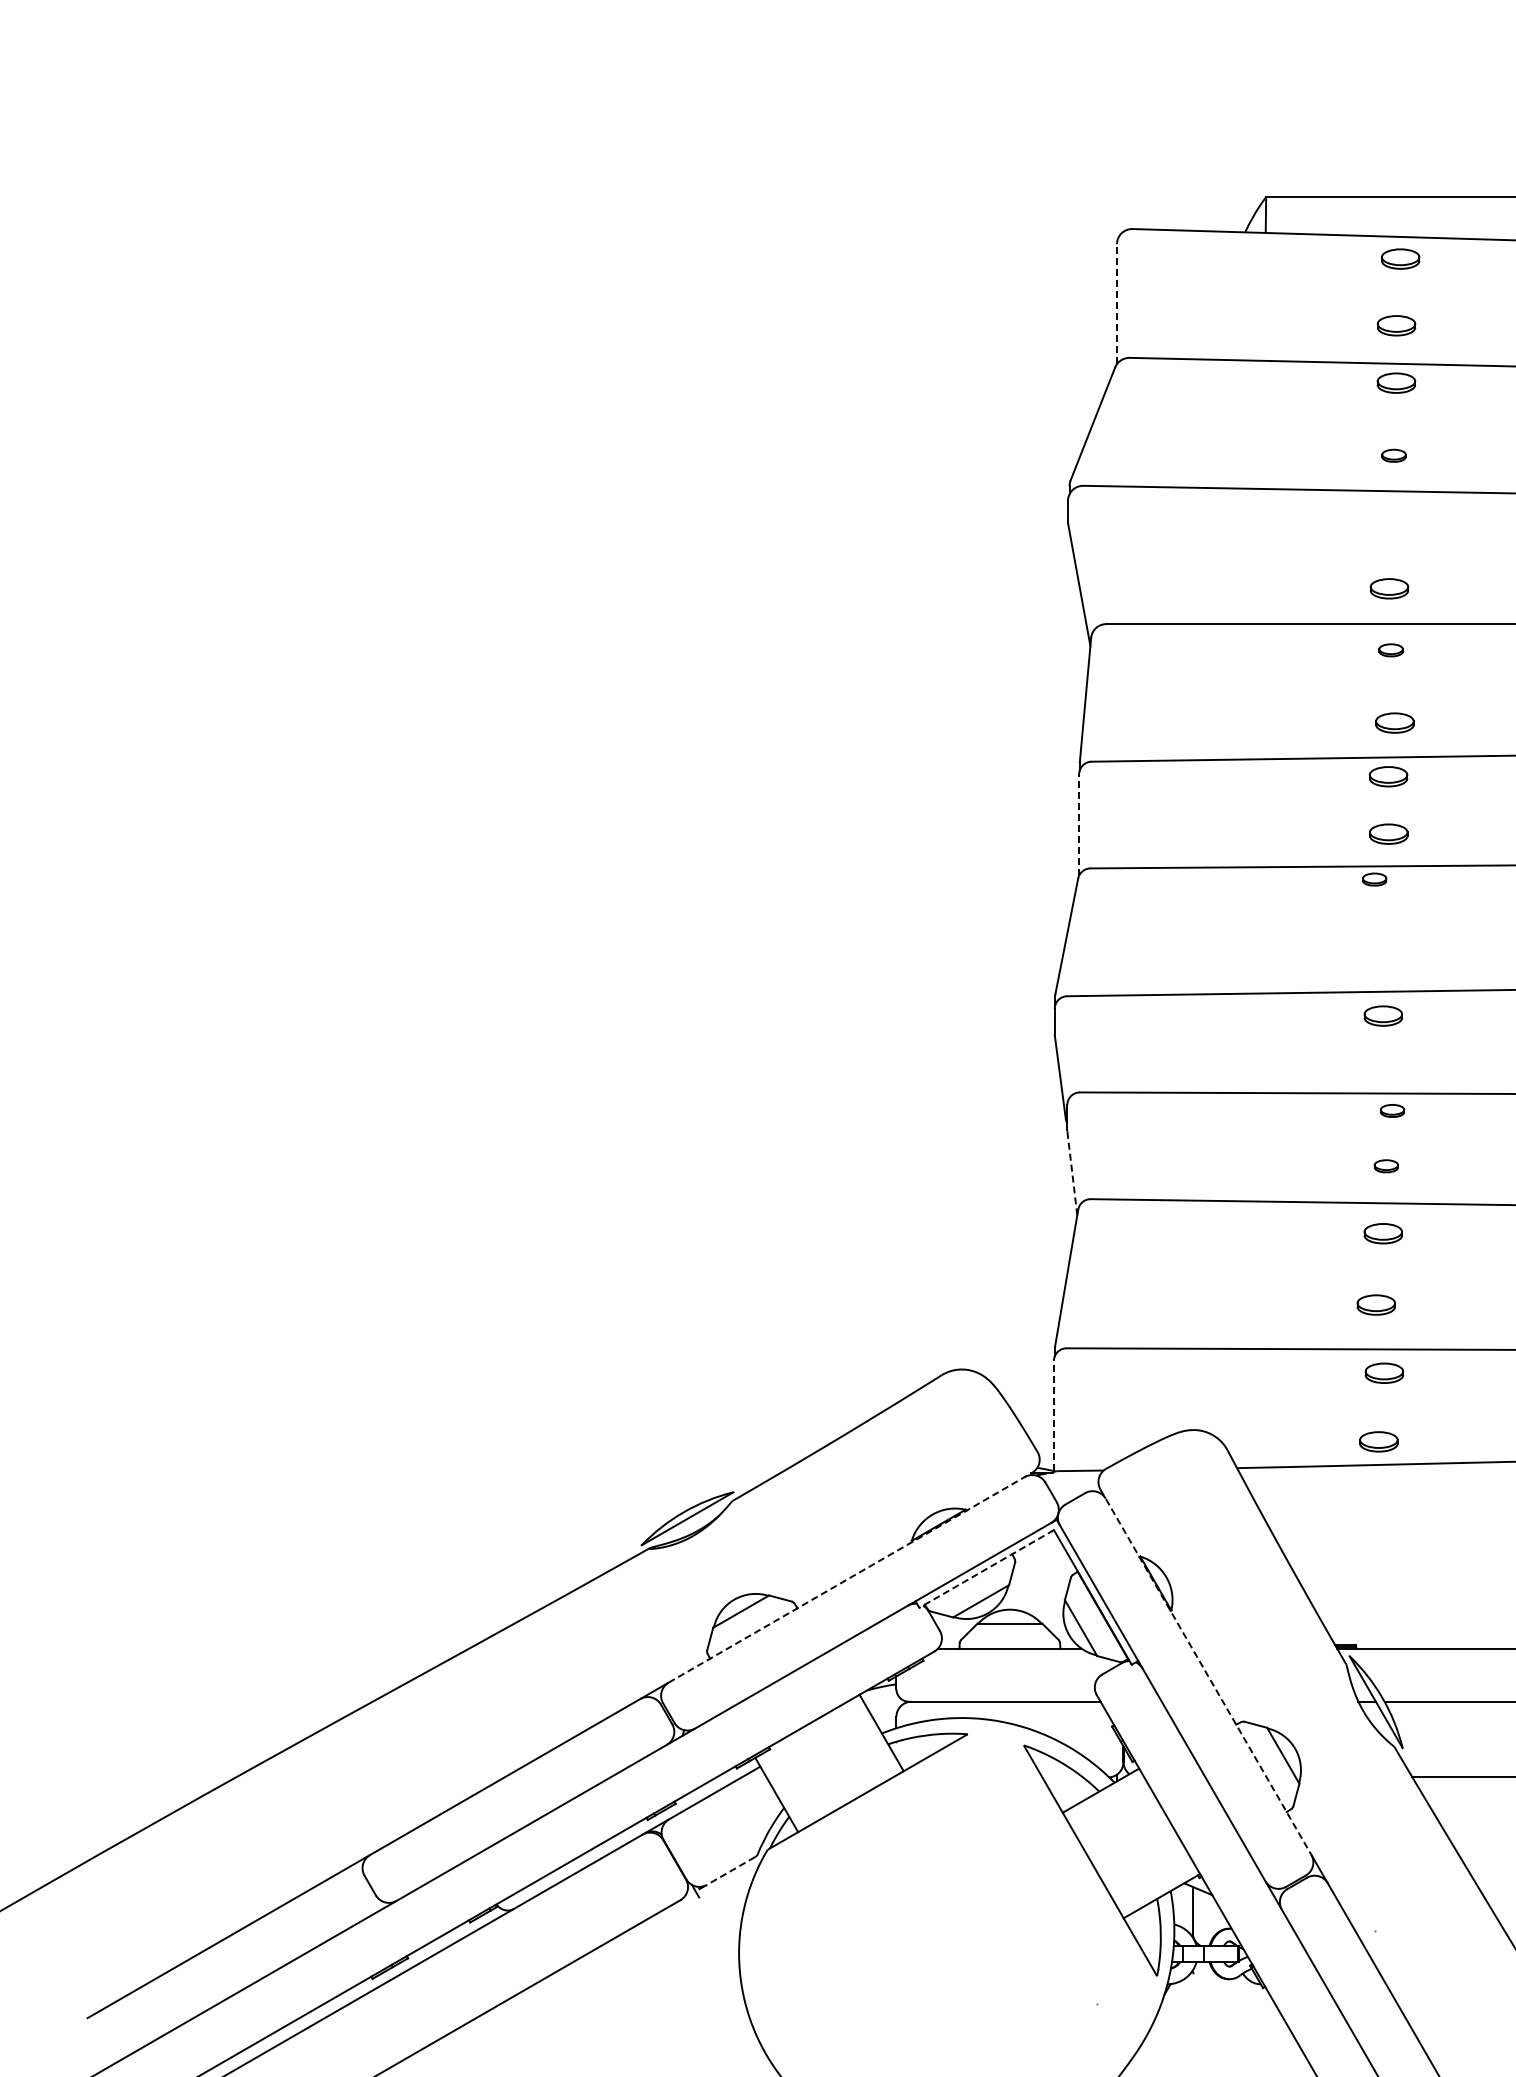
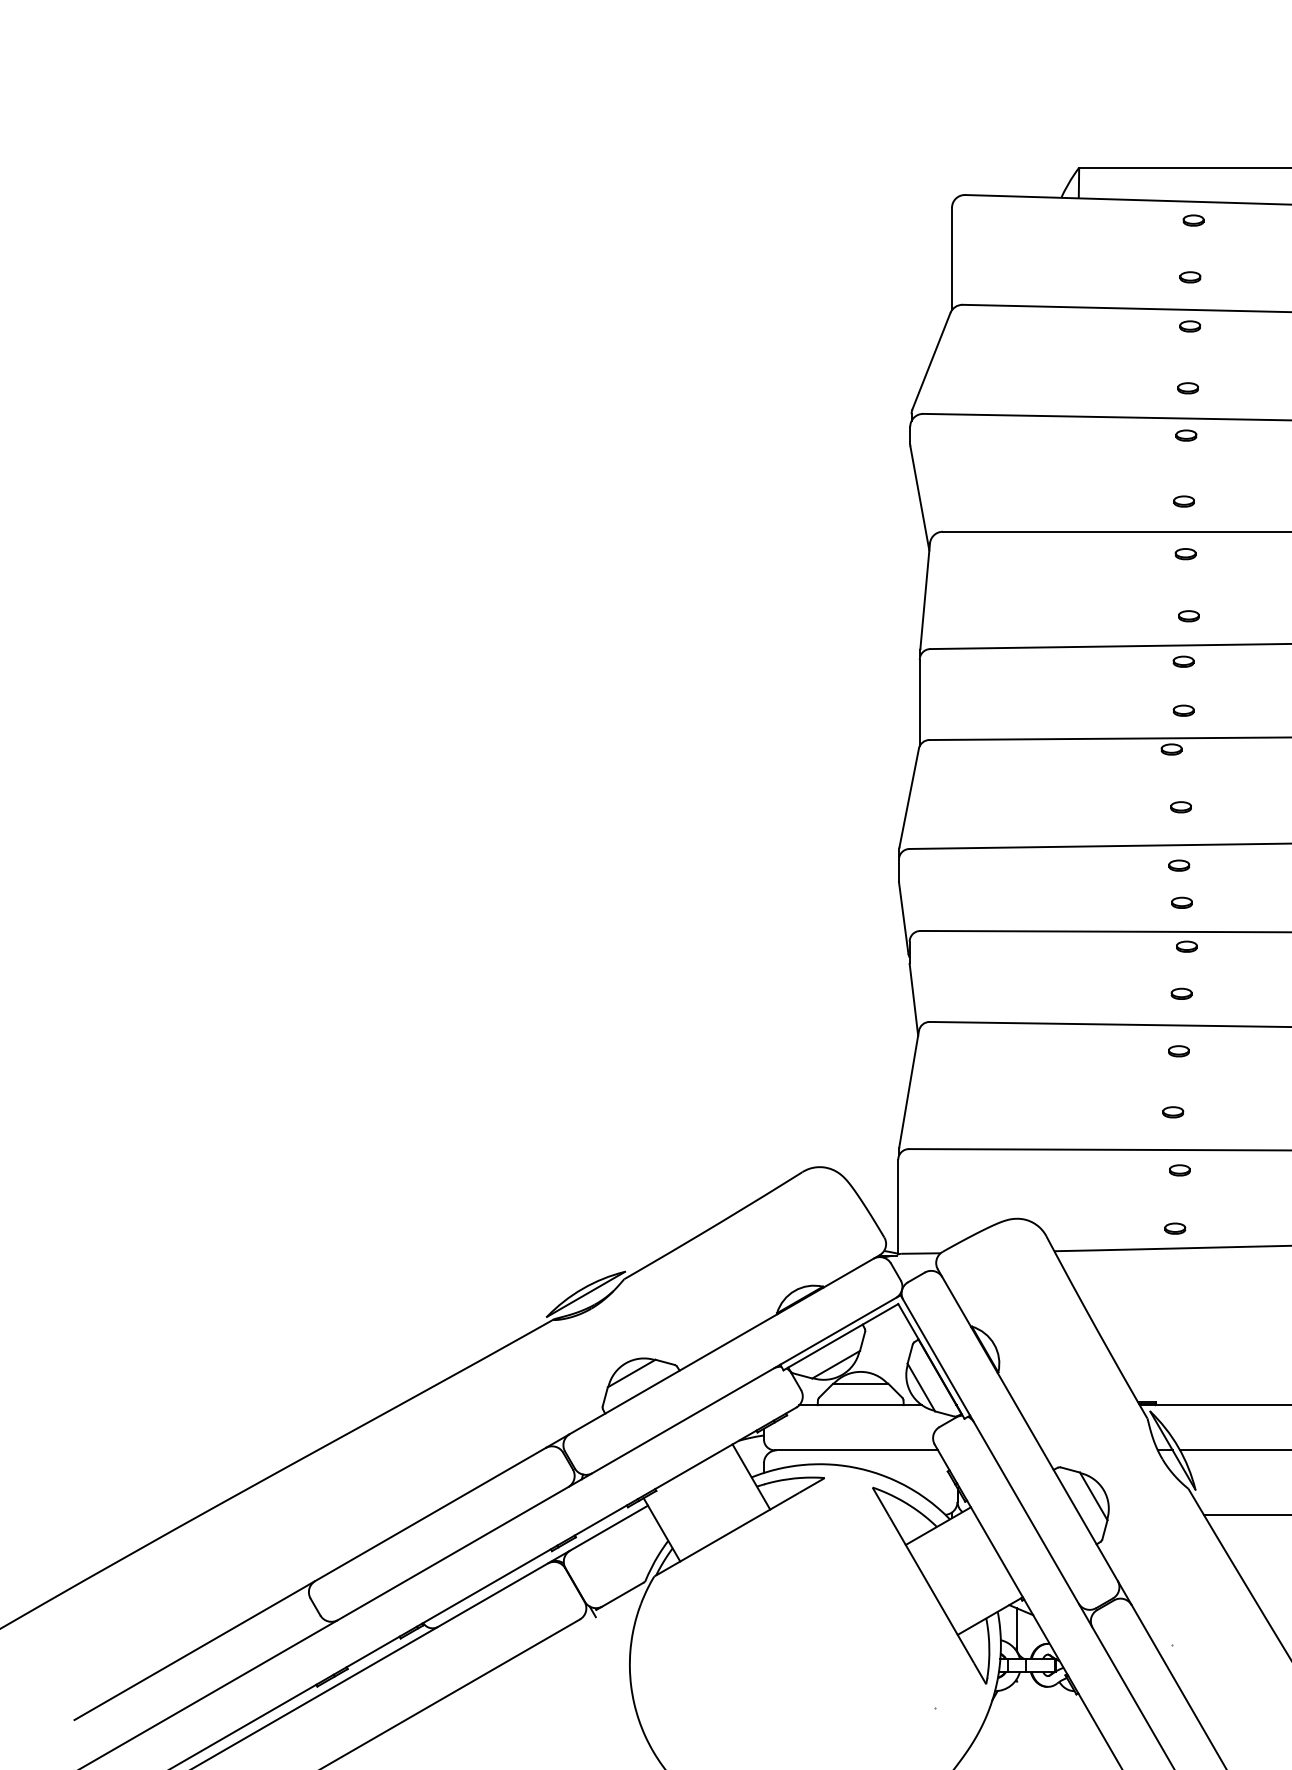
part: (1399, 258) -> (1192, 220), size x0.62
line: (1116, 304) -> (951, 259), dashed -> solid
part: (1396, 325) -> (1190, 277), size x0.62
part: (1396, 383) -> (1190, 326), size x0.62
part: (1391, 511) -> (1185, 435), added
part: (1388, 588) -> (1183, 501), size x0.62
part: (1394, 723) -> (1188, 616), size x0.62
part: (1388, 776) -> (1183, 661), size x0.62
line: (1079, 824) -> (920, 702), dashed -> solid
part: (1388, 833) -> (1183, 710), size x0.62
part: (1385, 947) -> (1180, 807), added
part: (1383, 1015) -> (1179, 865), size x0.62
part: (1386, 1059) -> (1181, 902), added
line: (1072, 1173) -> (914, 1000), dashed -> solid
part: (1382, 1233) -> (1178, 1051), size x0.62
part: (1376, 1305) -> (1173, 1112), size x0.62
part: (1383, 1373) -> (1179, 1170), size x0.62
line: (1053, 1415) -> (897, 1206), dashed -> solid
part: (1378, 1441) -> (1174, 1228), size x0.62
line: (986, 1568) -> (840, 1336), dashed -> solid
line: (850, 1577) -> (724, 1344), dashed -> solid
line: (1205, 1672) -> (1027, 1425), dashed -> solid
line: (730, 1871) -> (622, 1595), dashed -> solid

